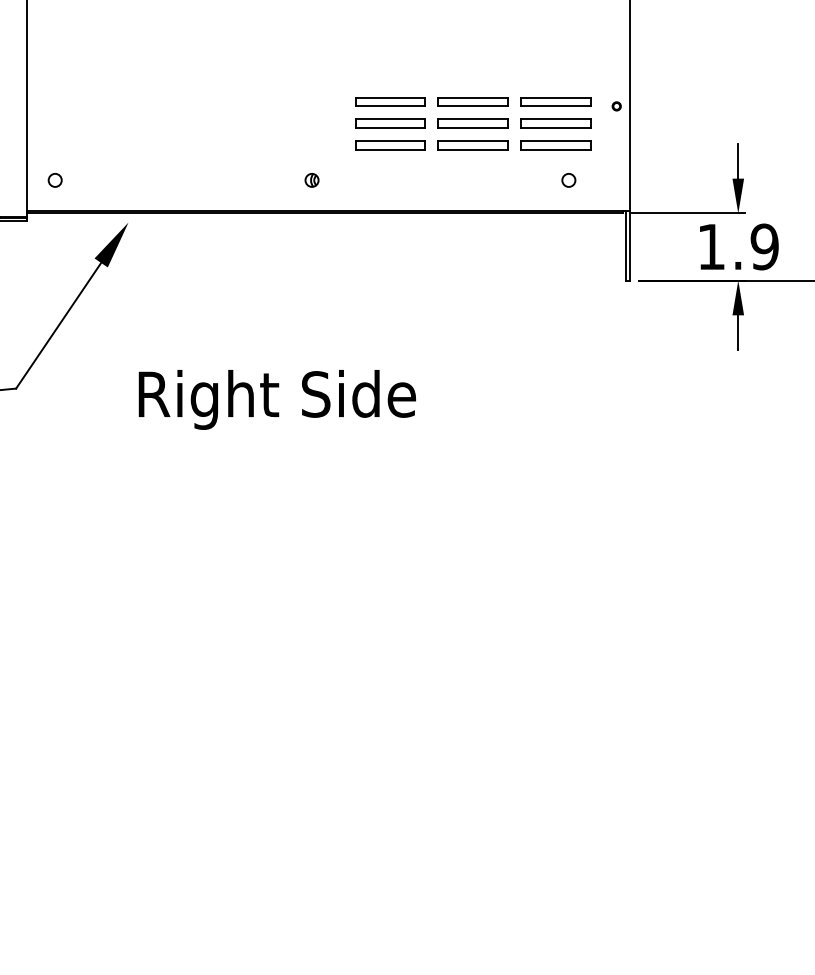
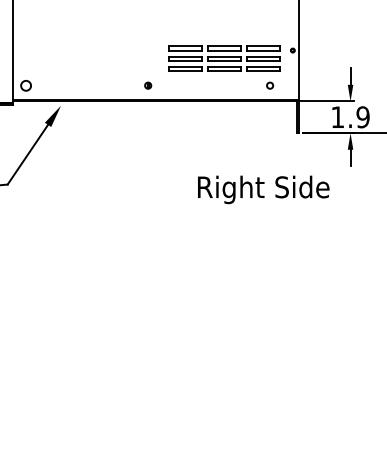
circle: (55, 179) -> (26, 85), size x1.6
text: (276, 399) -> (263, 189), moved

